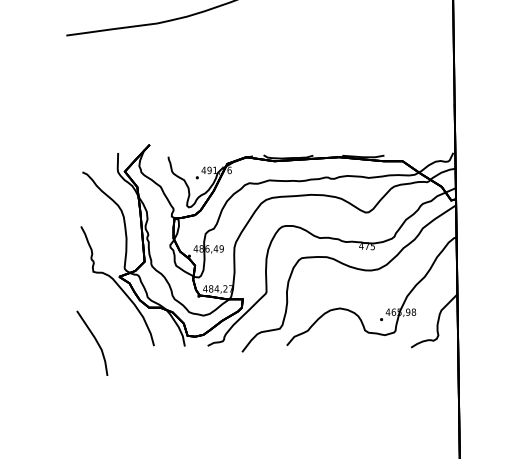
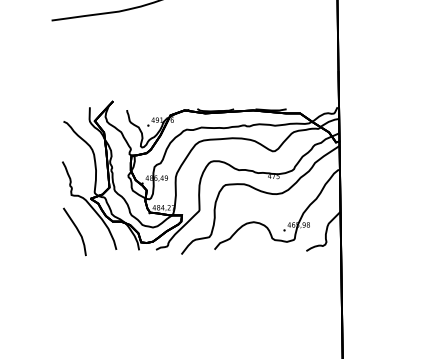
line: (94, 340) -> (76, 229), moved

